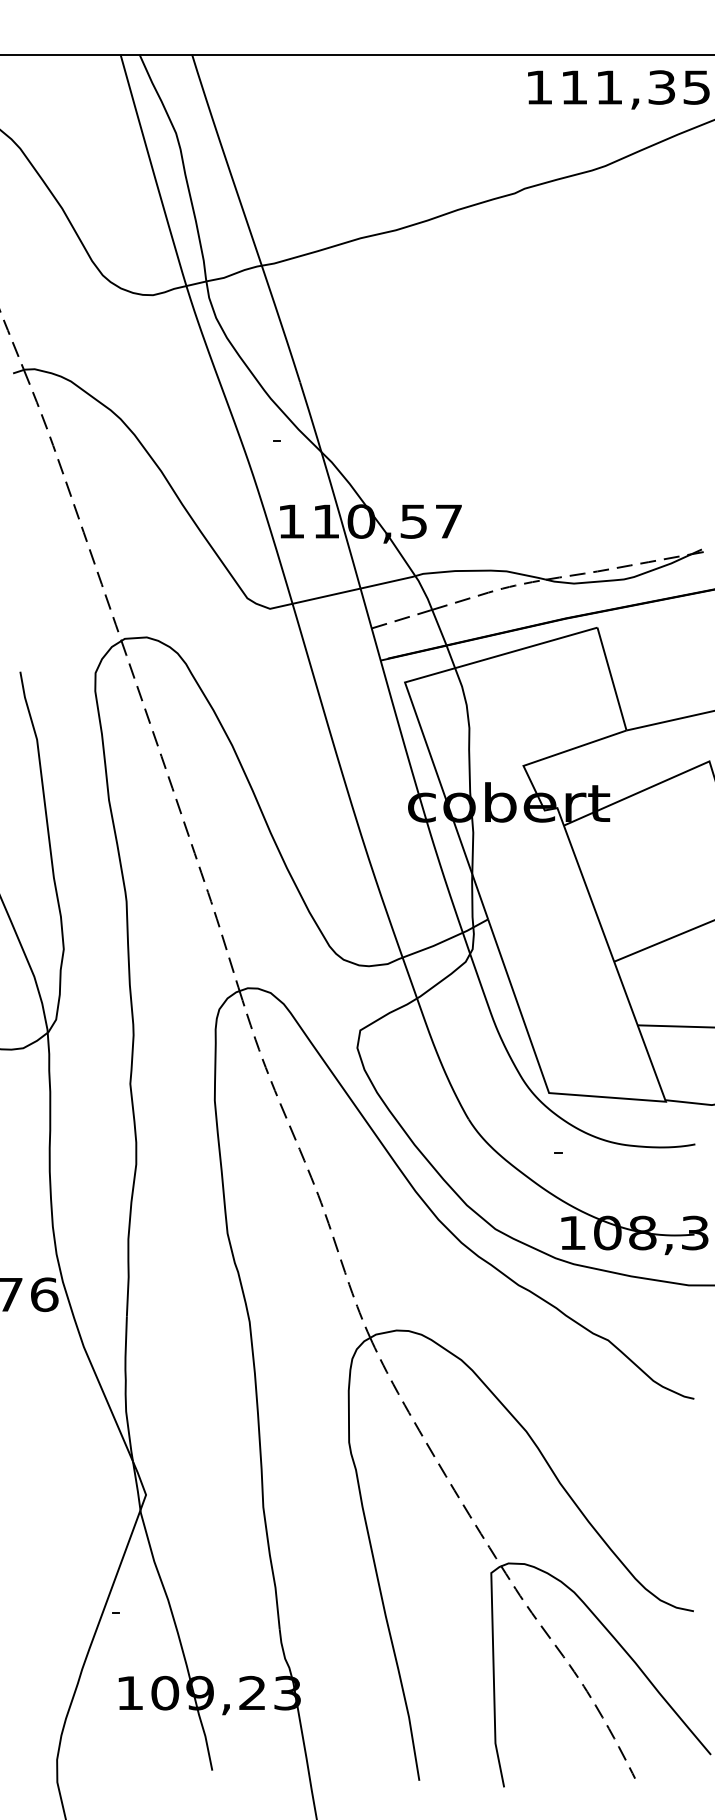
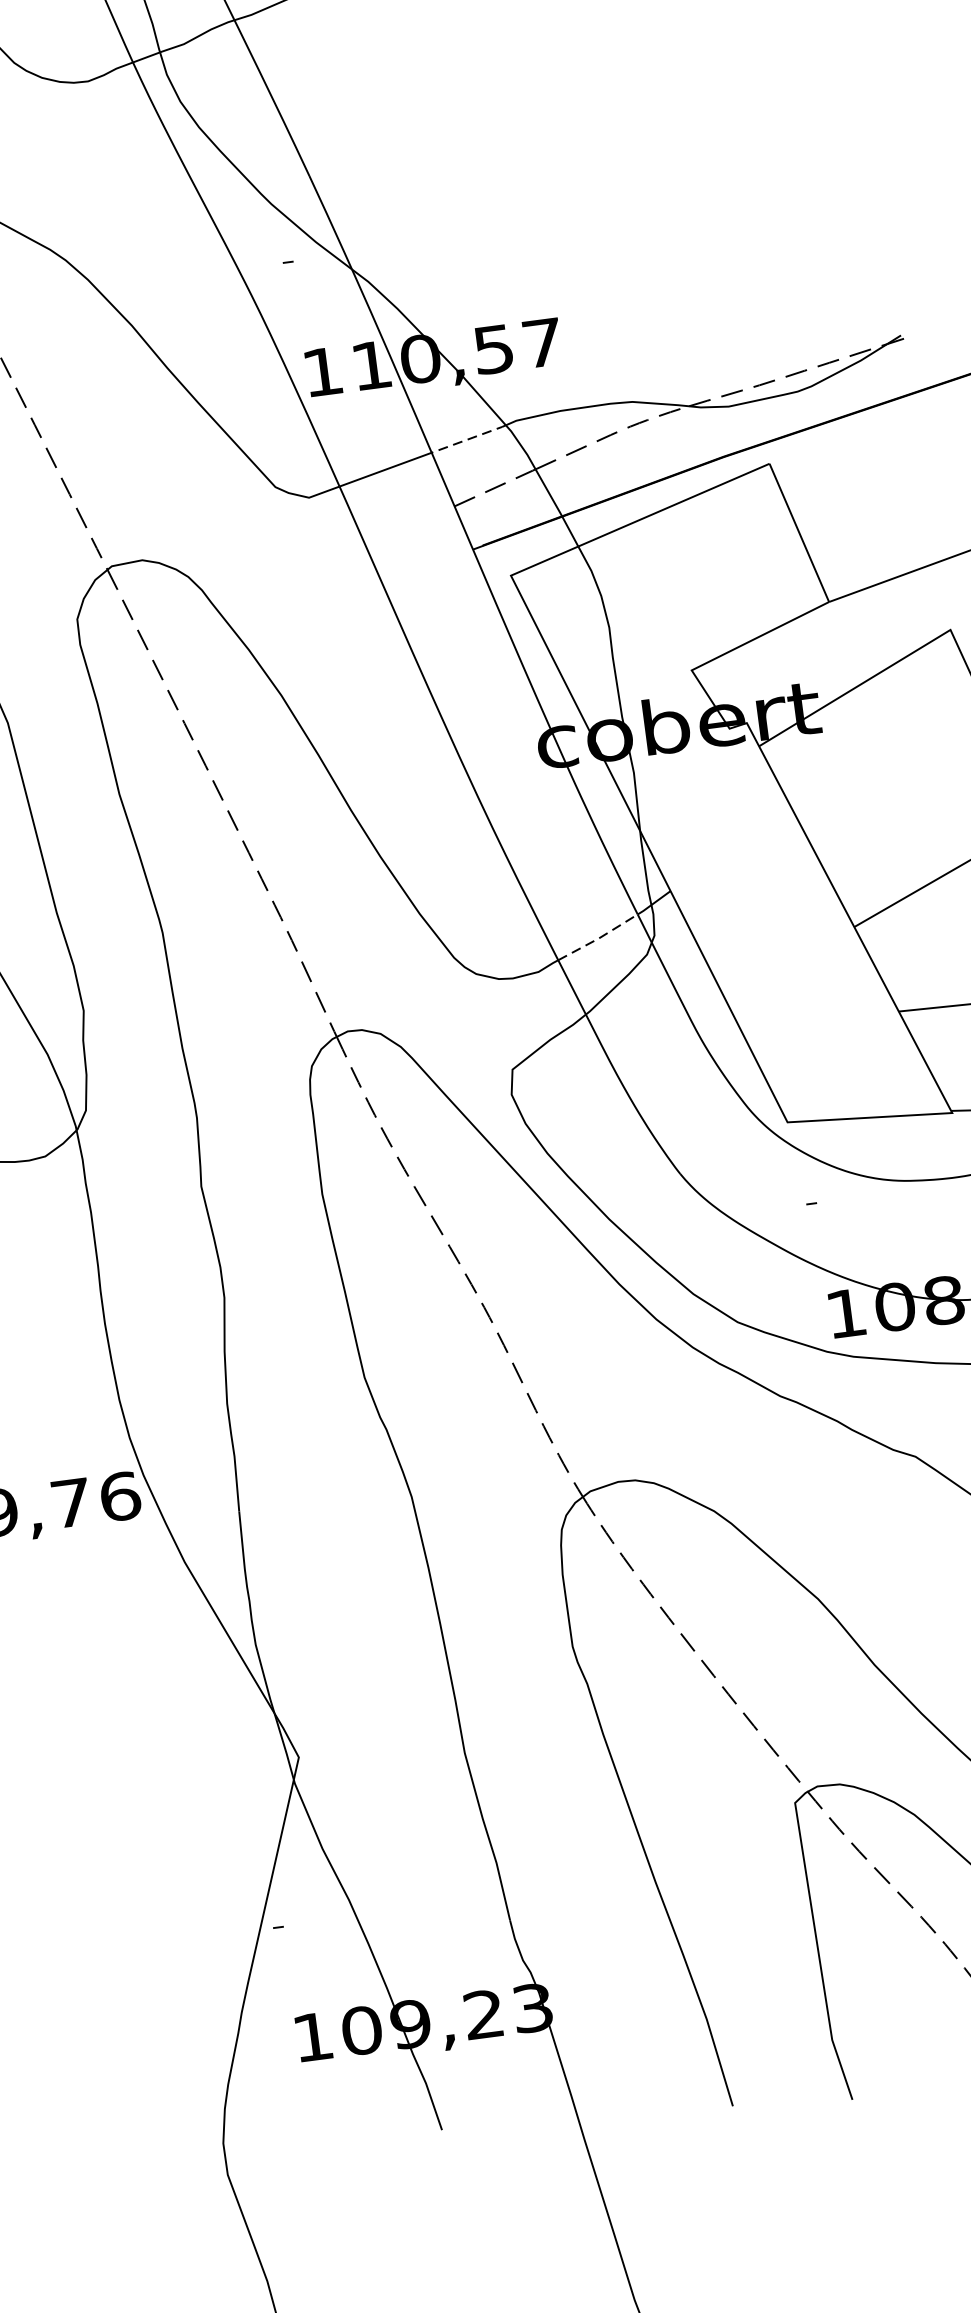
line: (388, 582) -> (469, 439), solid -> dashed
line: (433, 945) -> (599, 937), solid -> dashed

